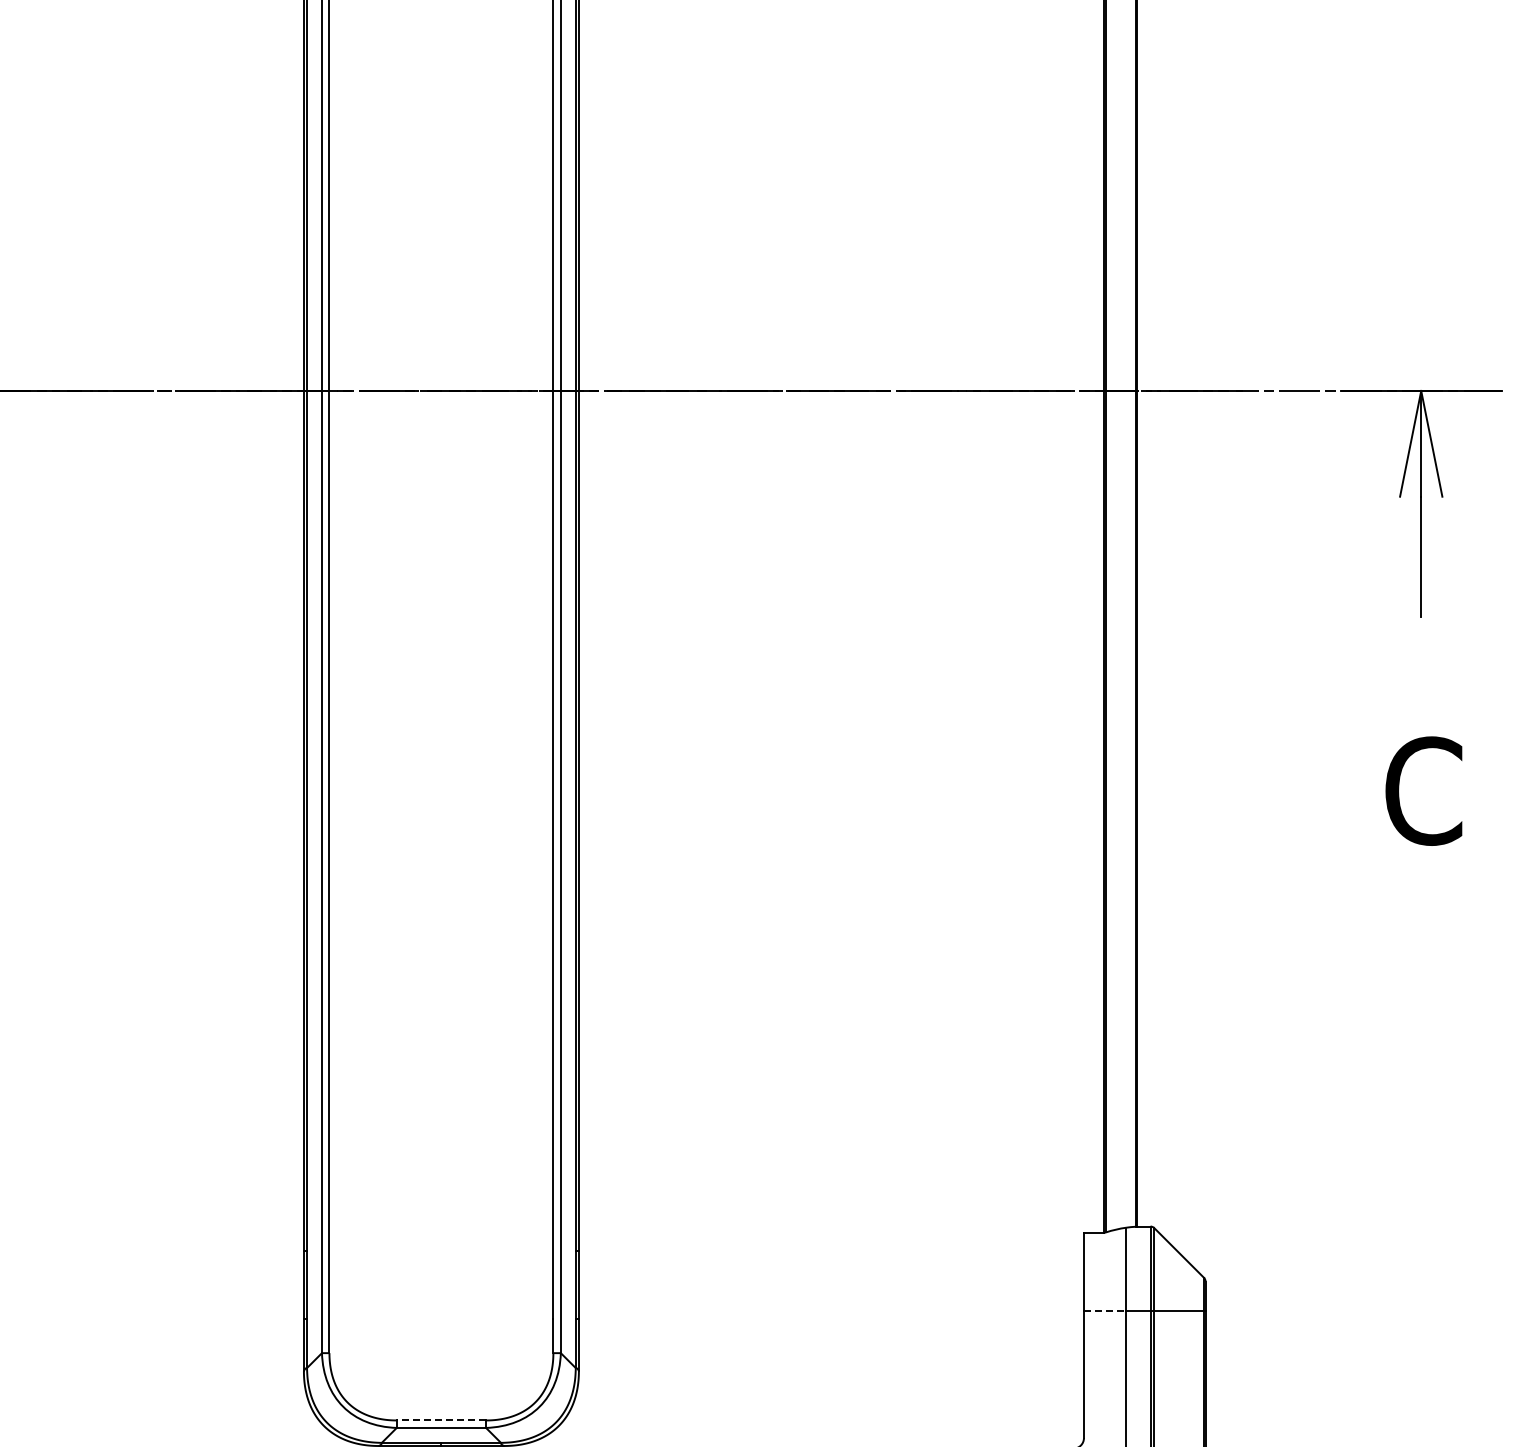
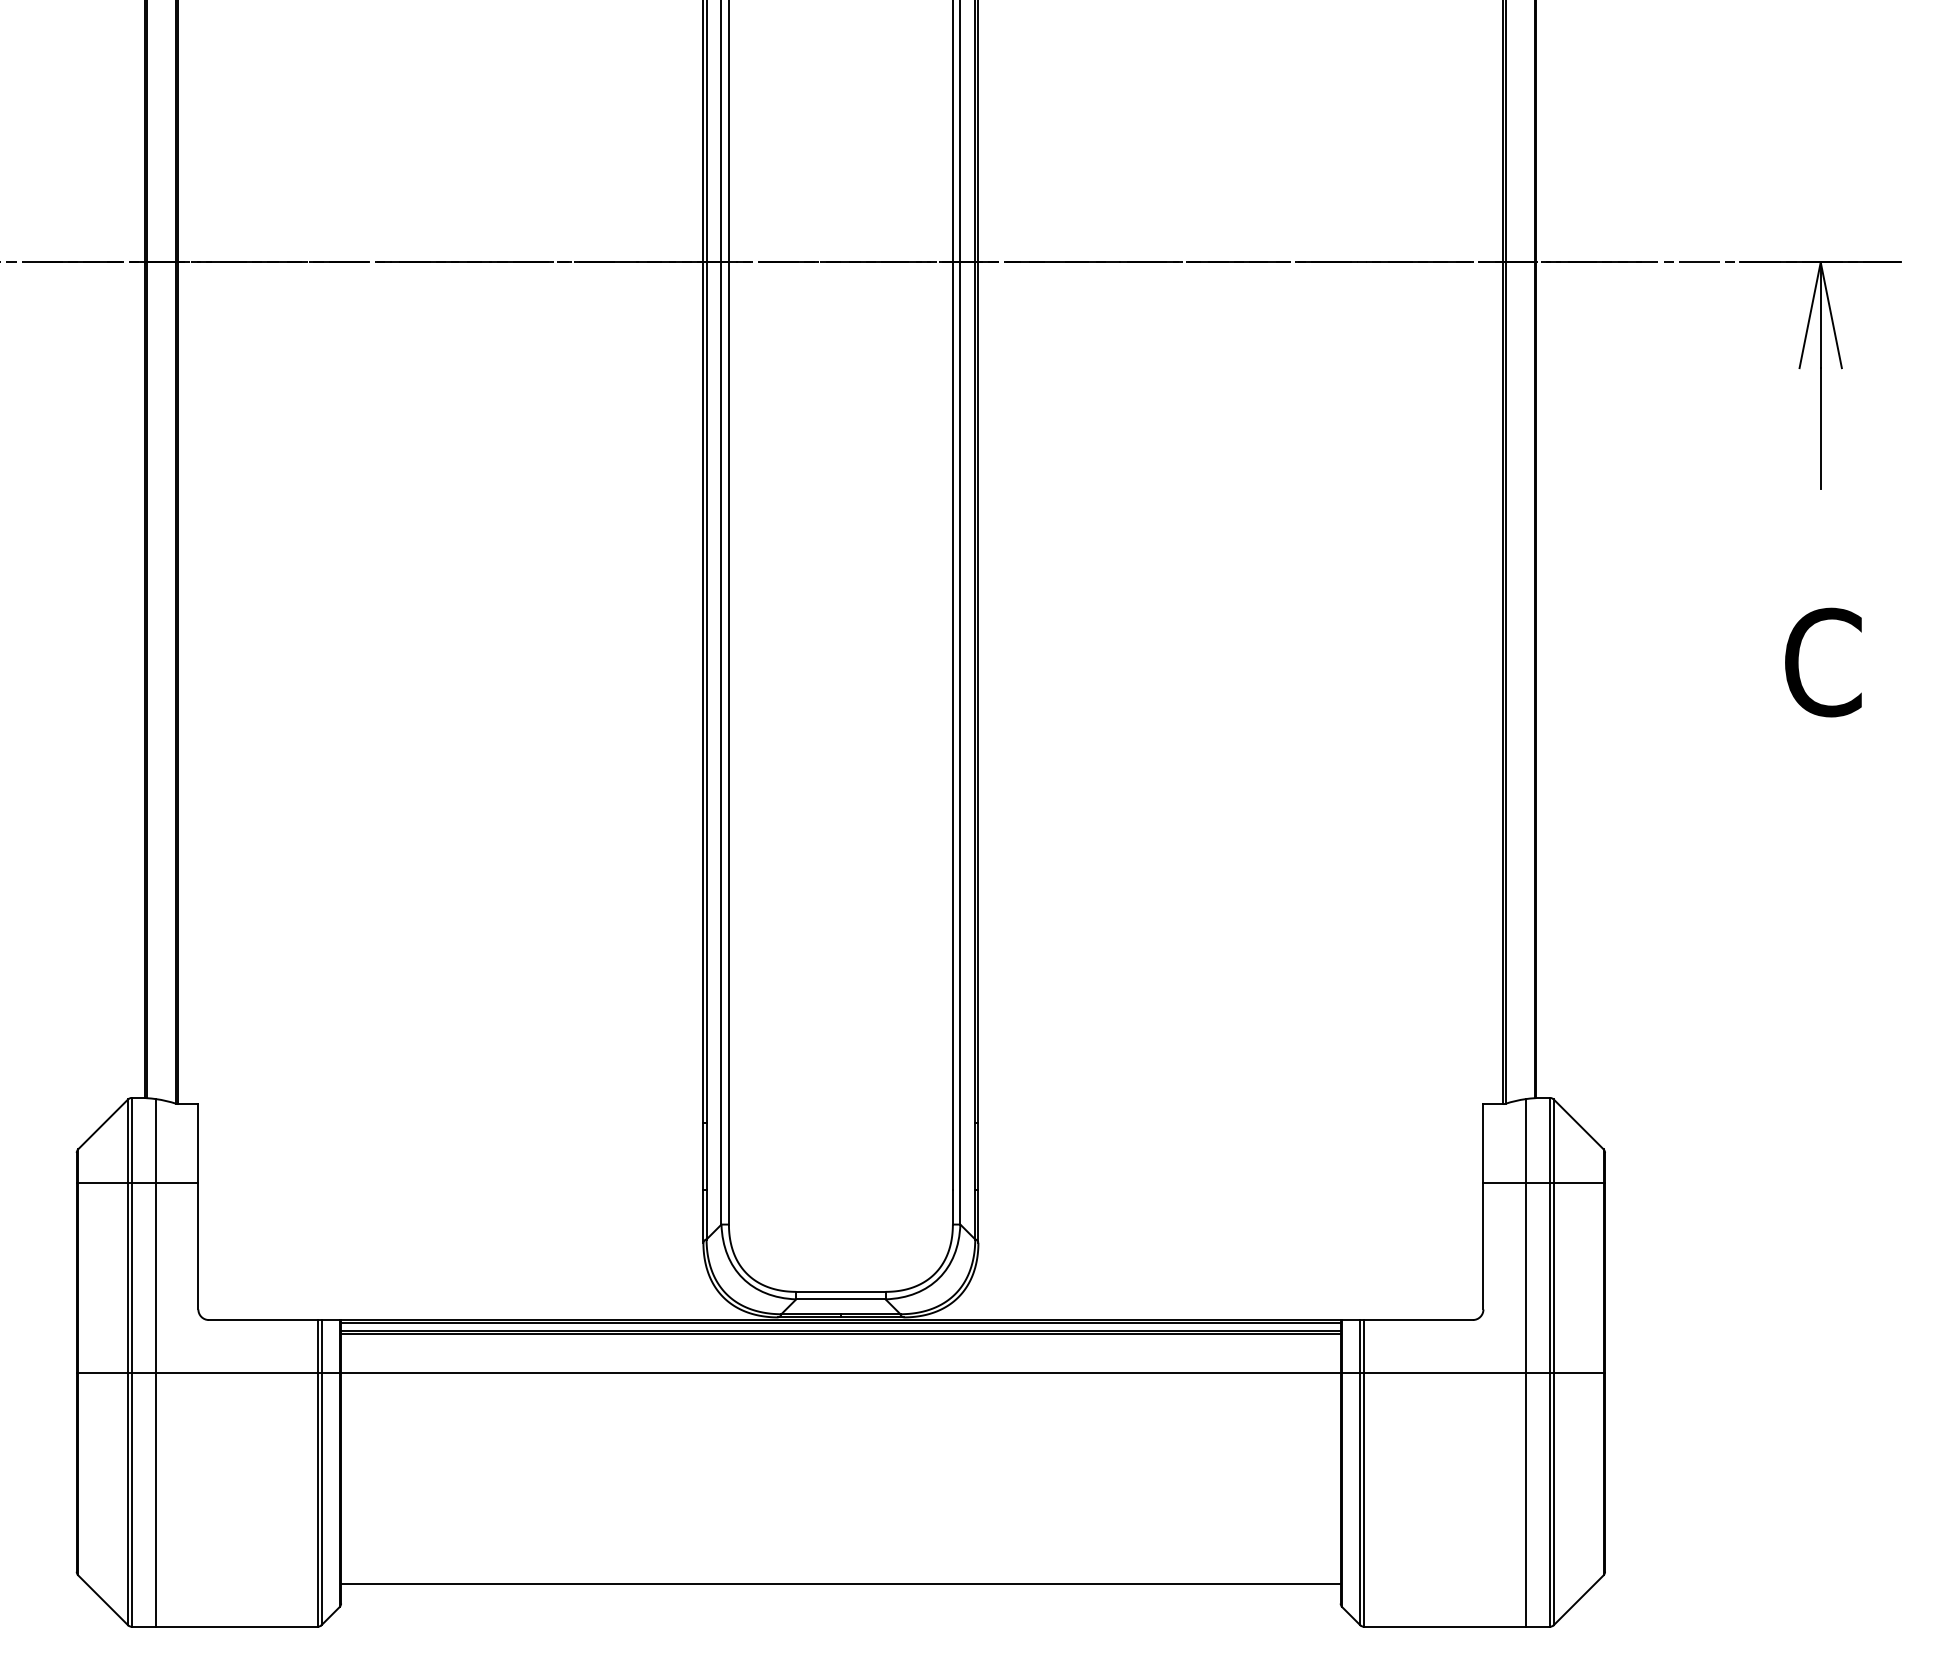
line: (1106, 1311) -> (1505, 1182), dashed -> solid
line: (441, 1420) -> (840, 1291), dashed -> solid

